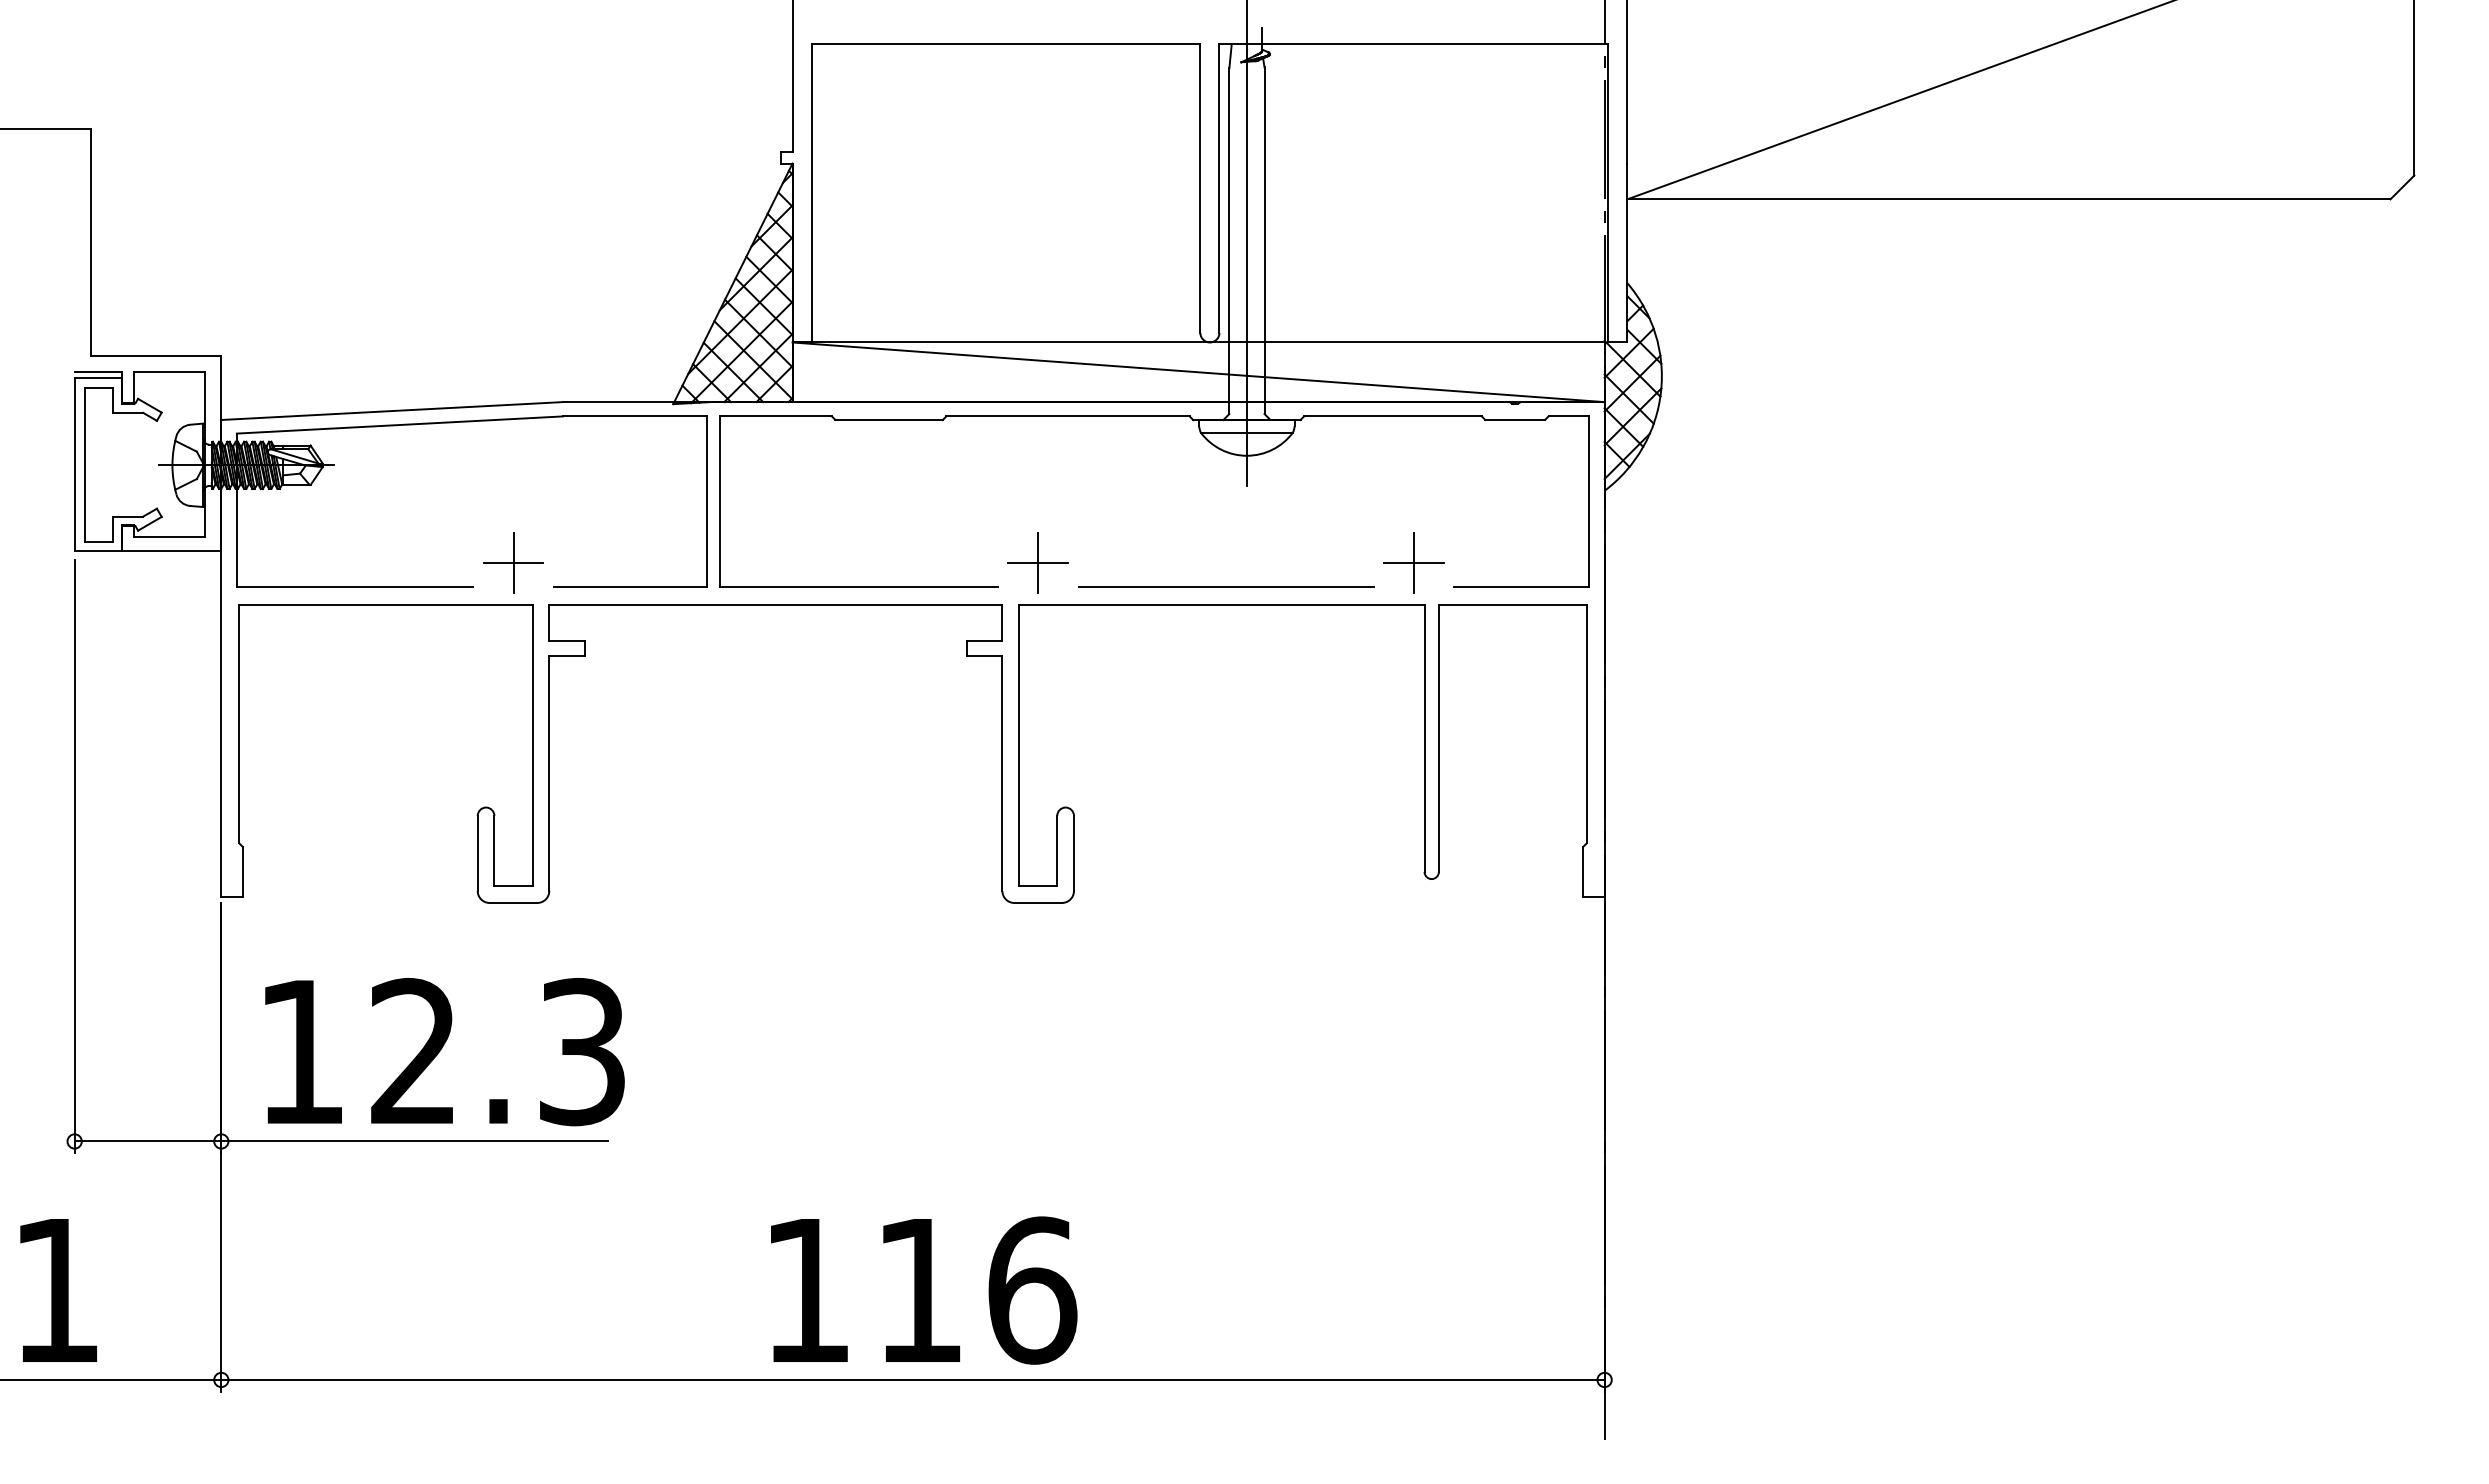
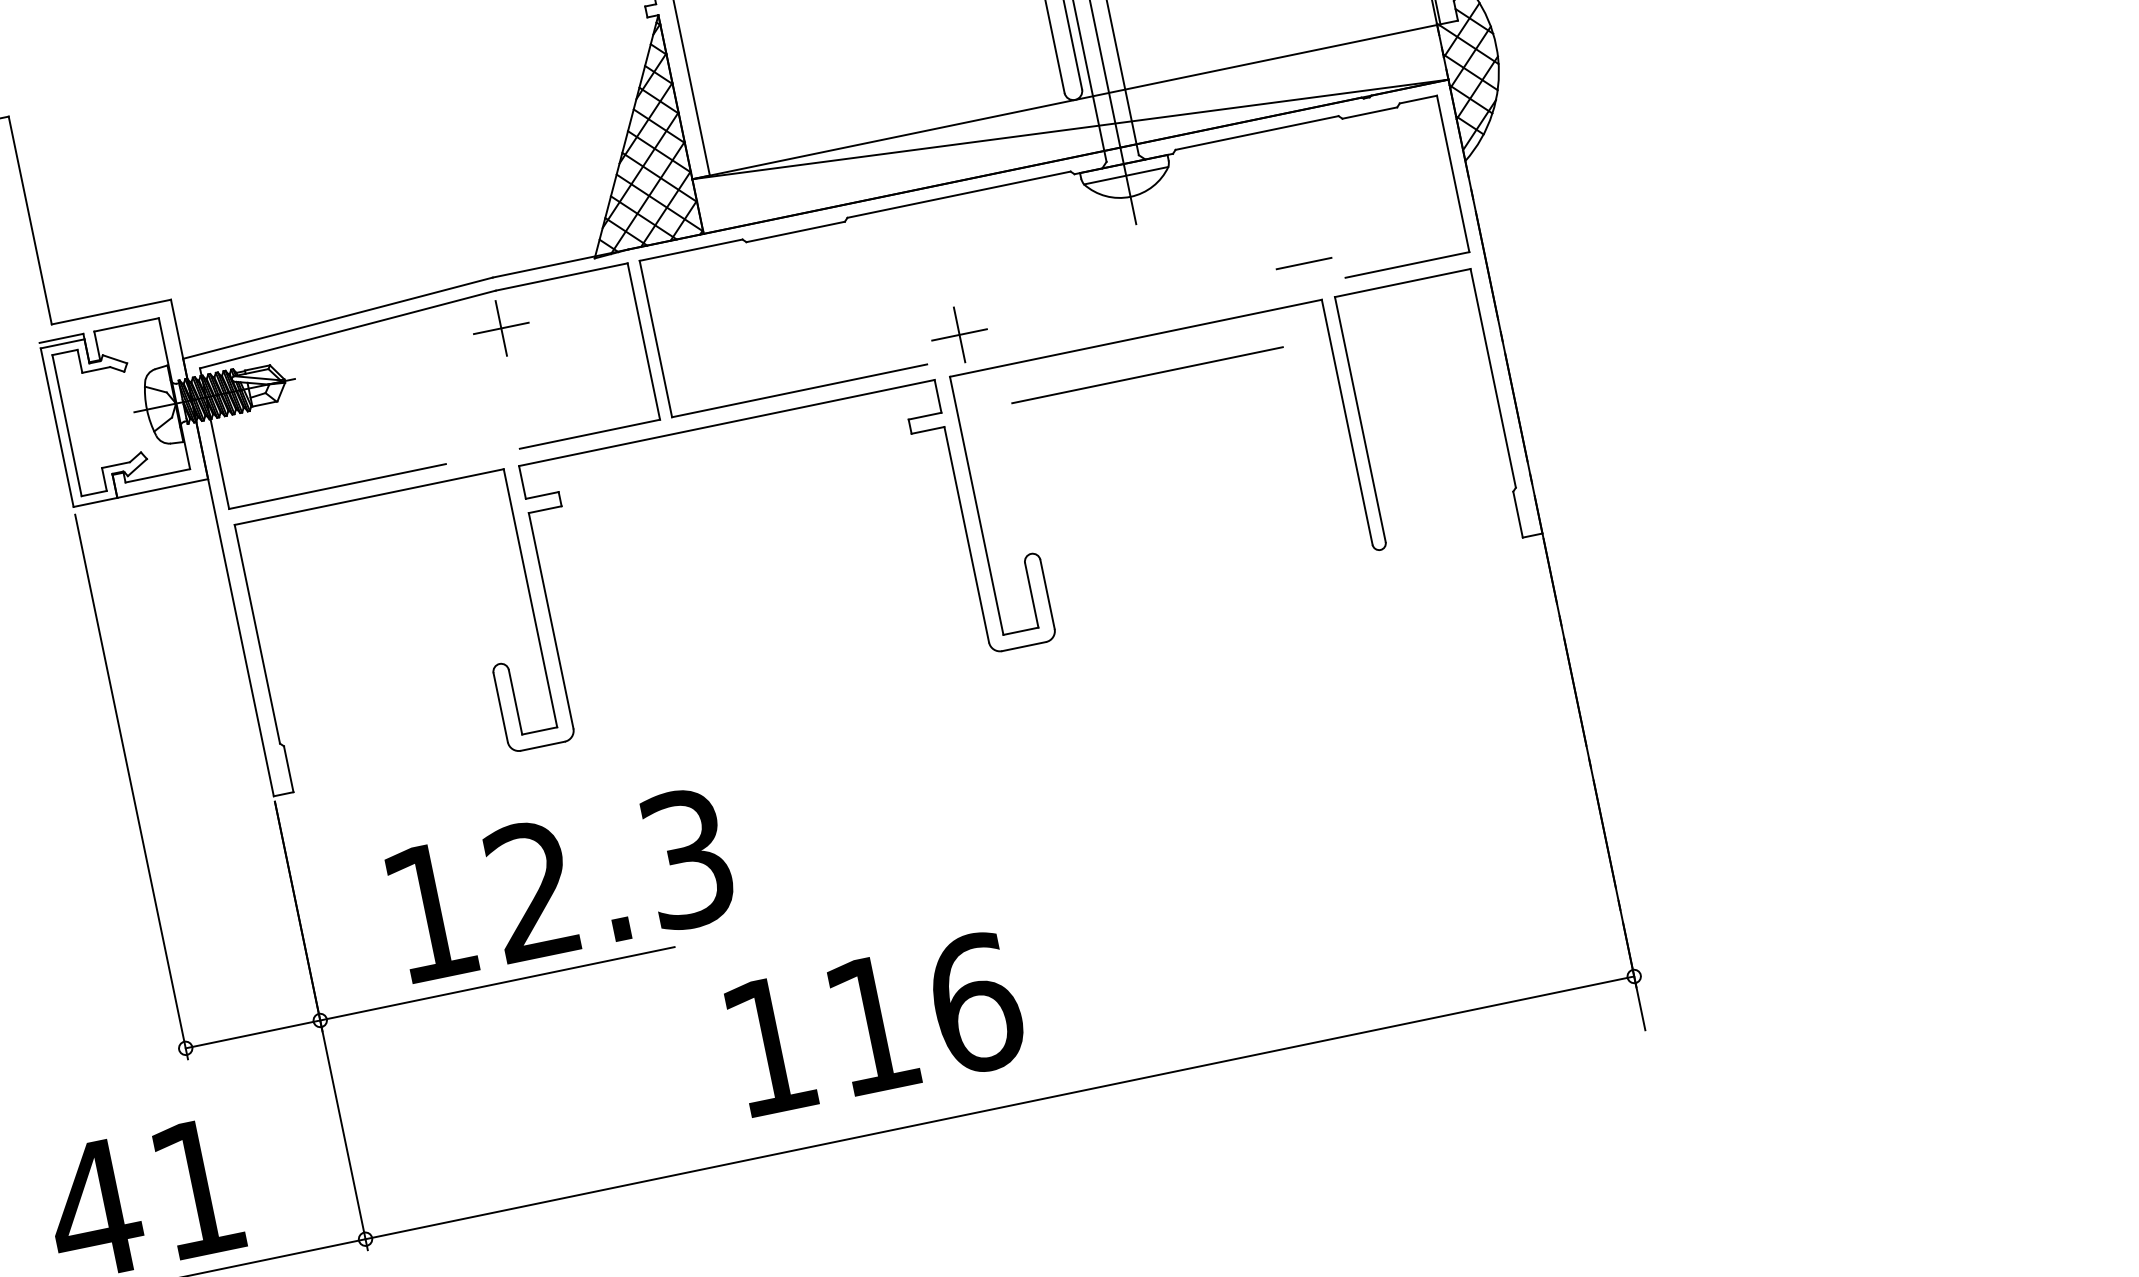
part: (513, 562) -> (501, 327), moved
line: (1413, 562) -> (1303, 263), removed
line: (1226, 586) -> (1147, 374), moved
text: (444, 1052) -> (561, 885), moved
text: (924, 1290) -> (876, 1023), moved

